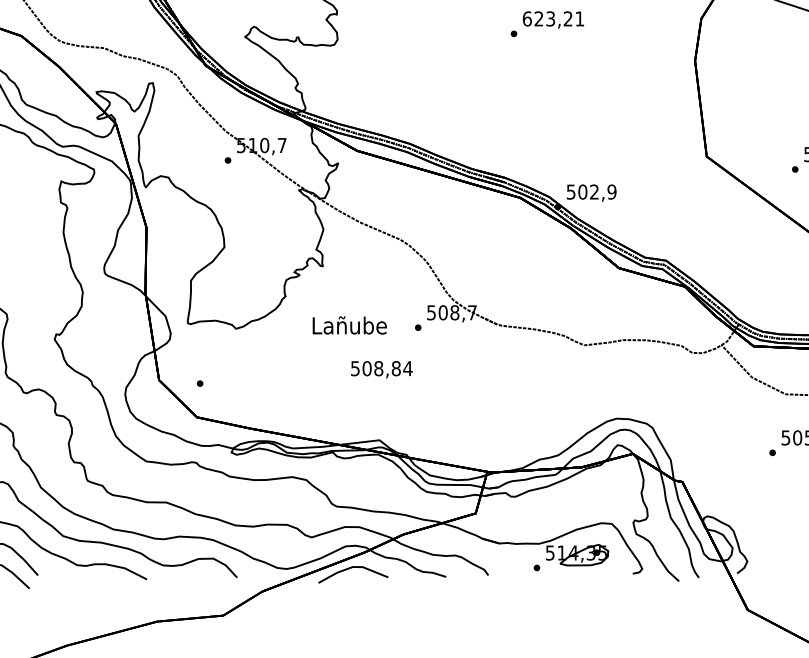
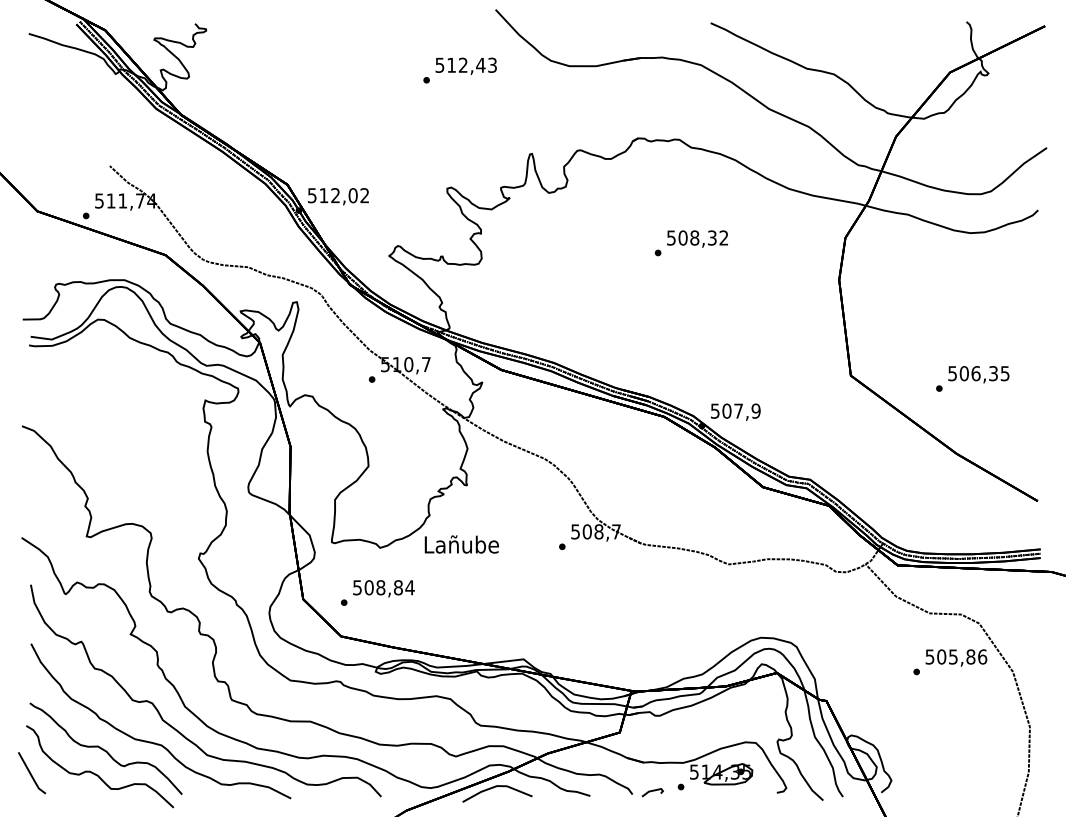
text: (553, 18) -> (697, 237), 623,21 -> 508,32
text: (594, 191) -> (738, 410), 502,9 -> 507,9
text: (349, 325) -> (461, 544), moved
text: (381, 369) -> (383, 588), moved
line: (508, 572) -> (652, 791), added

